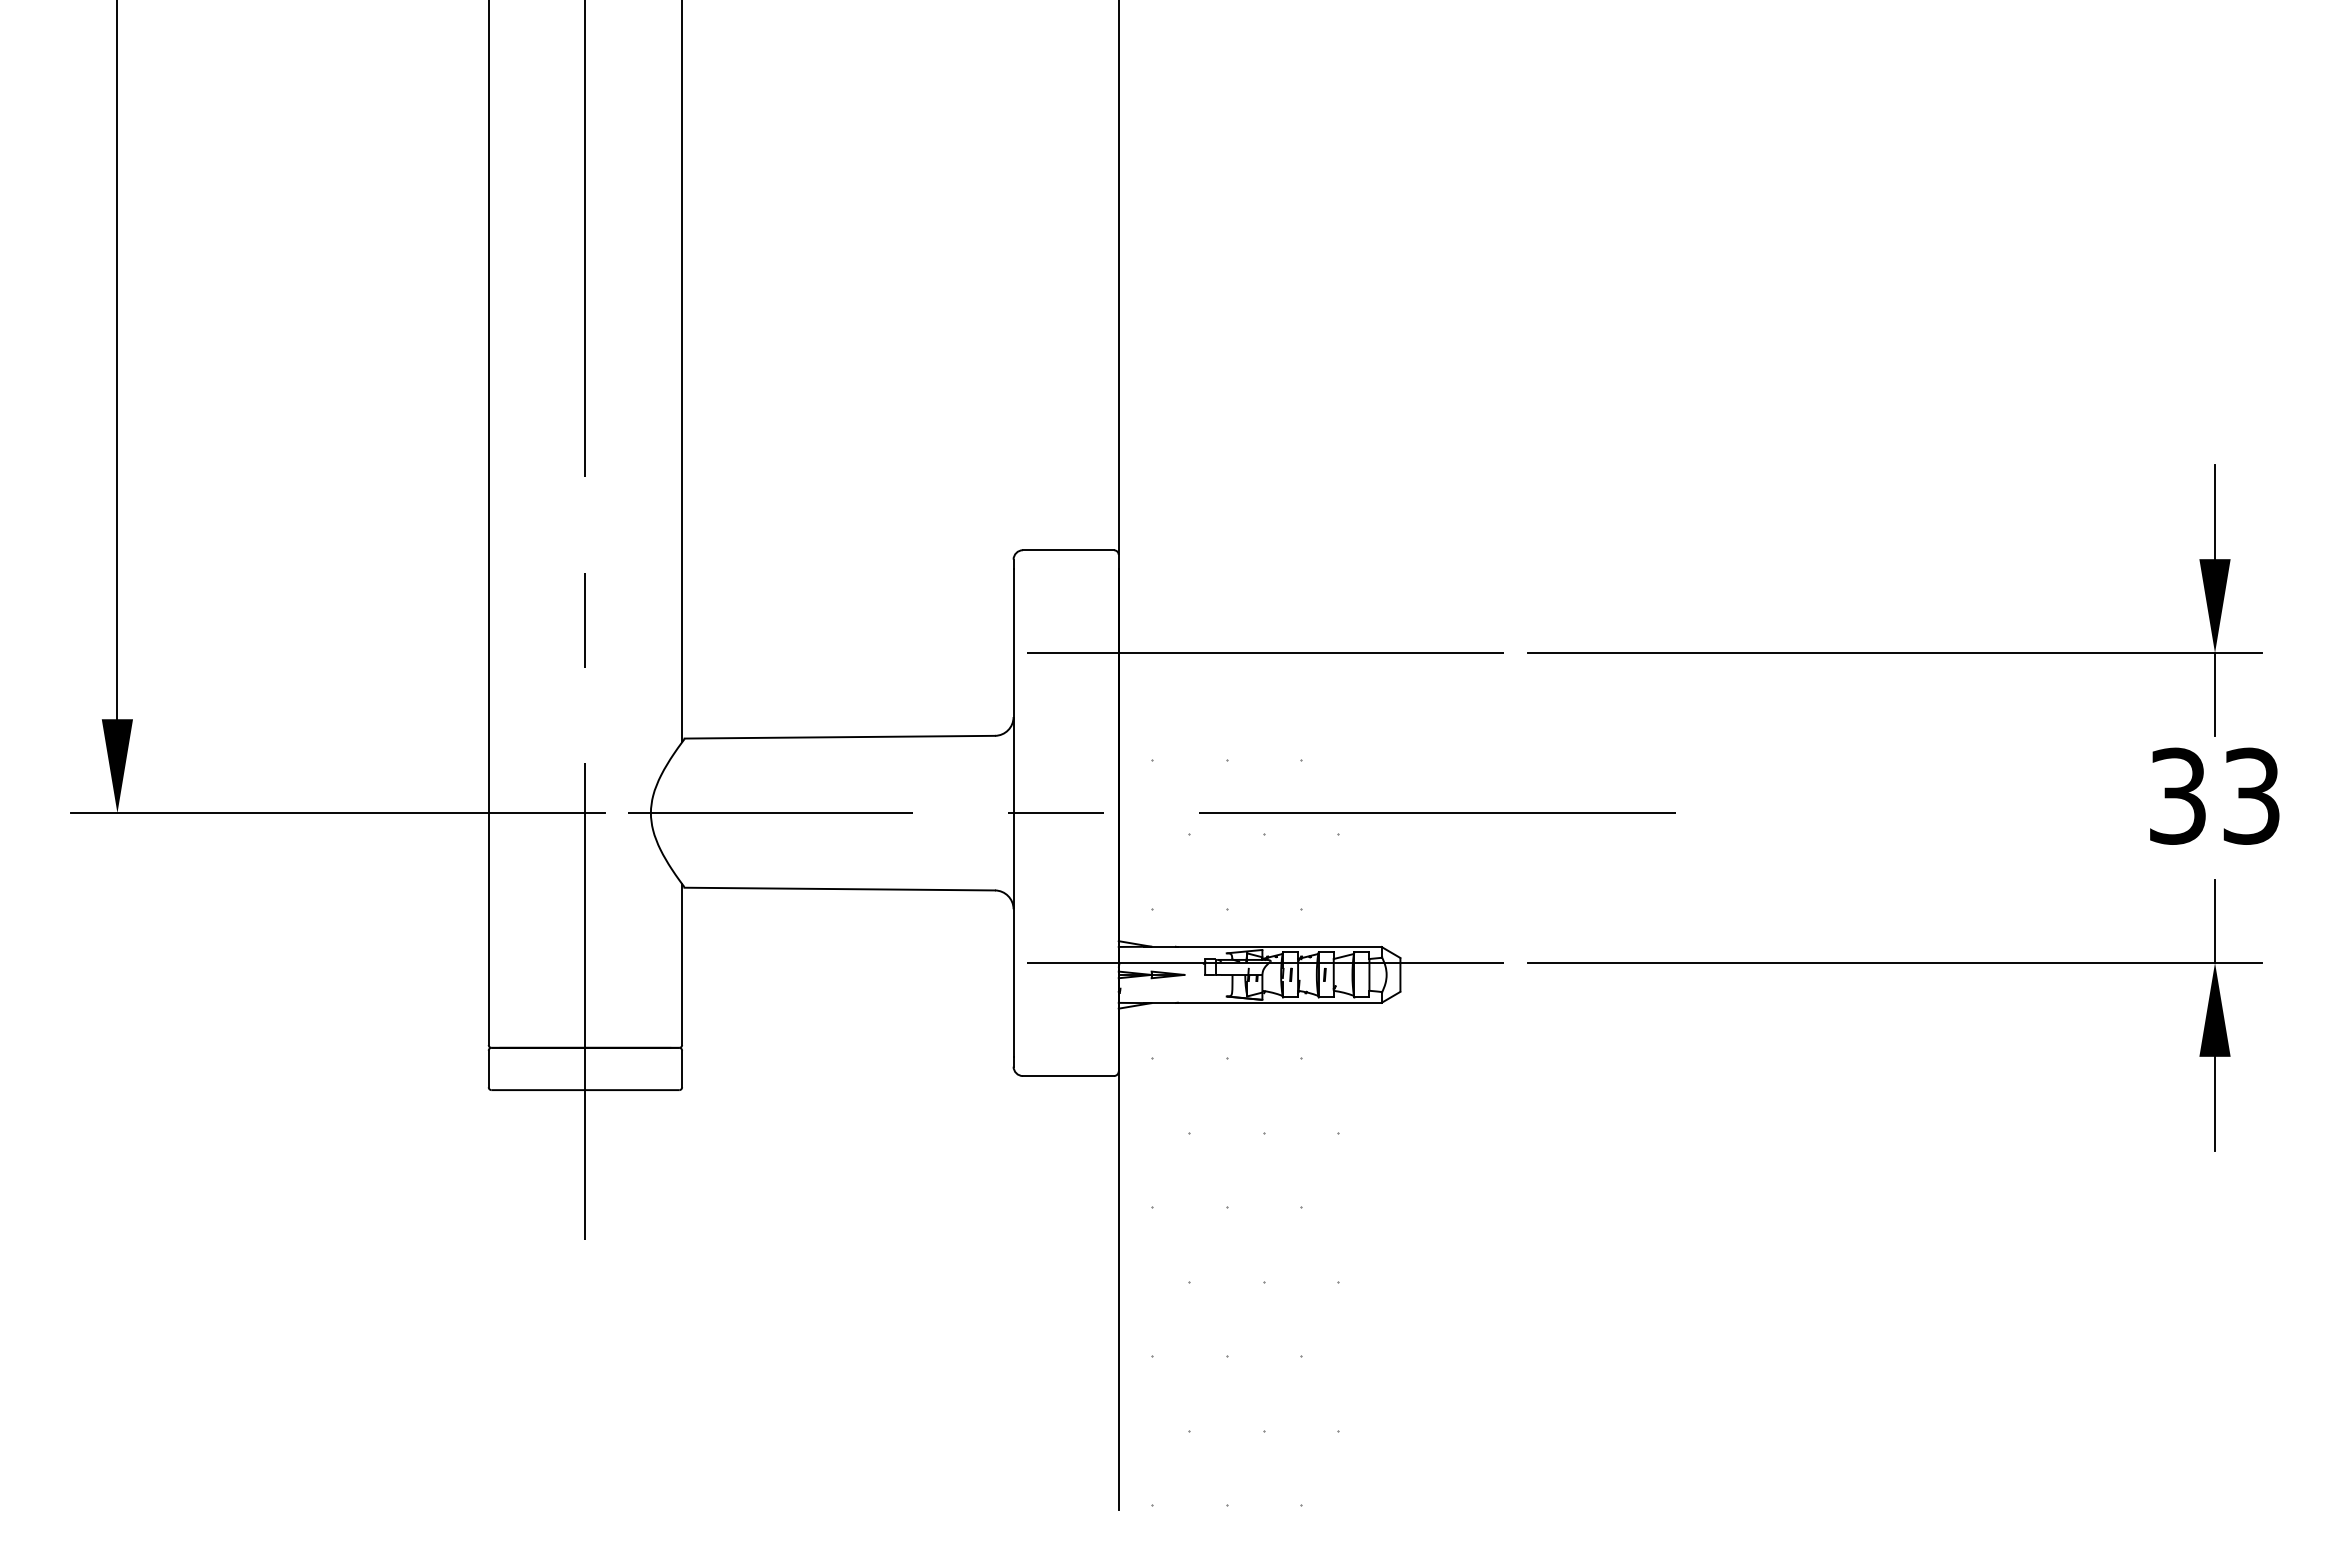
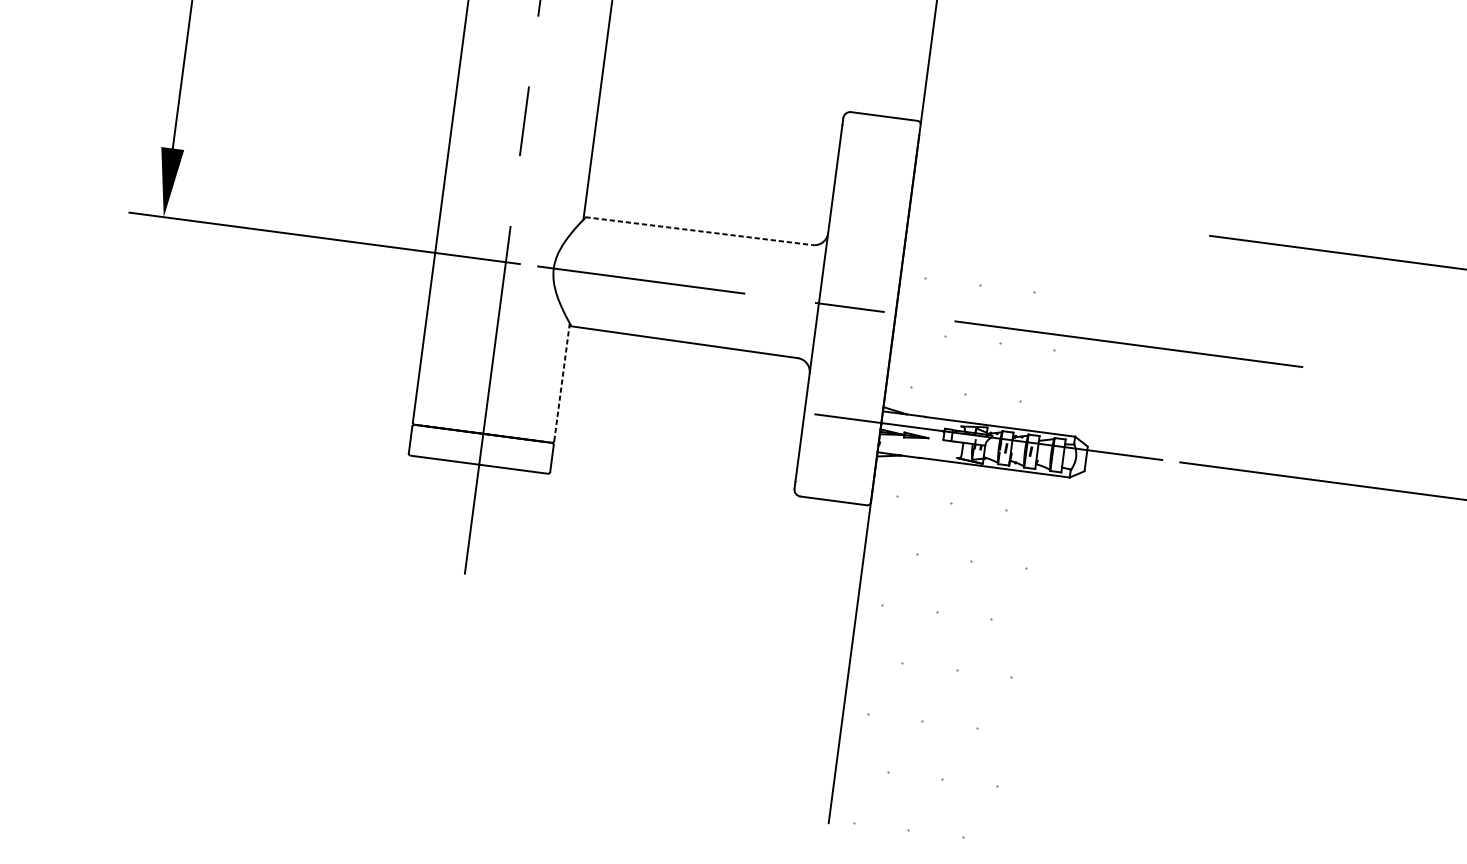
line: (1245, 653) -> (1003, 209), removed
line: (840, 737) -> (699, 231), solid -> dashed
line: (682, 964) -> (562, 382), solid -> dashed

